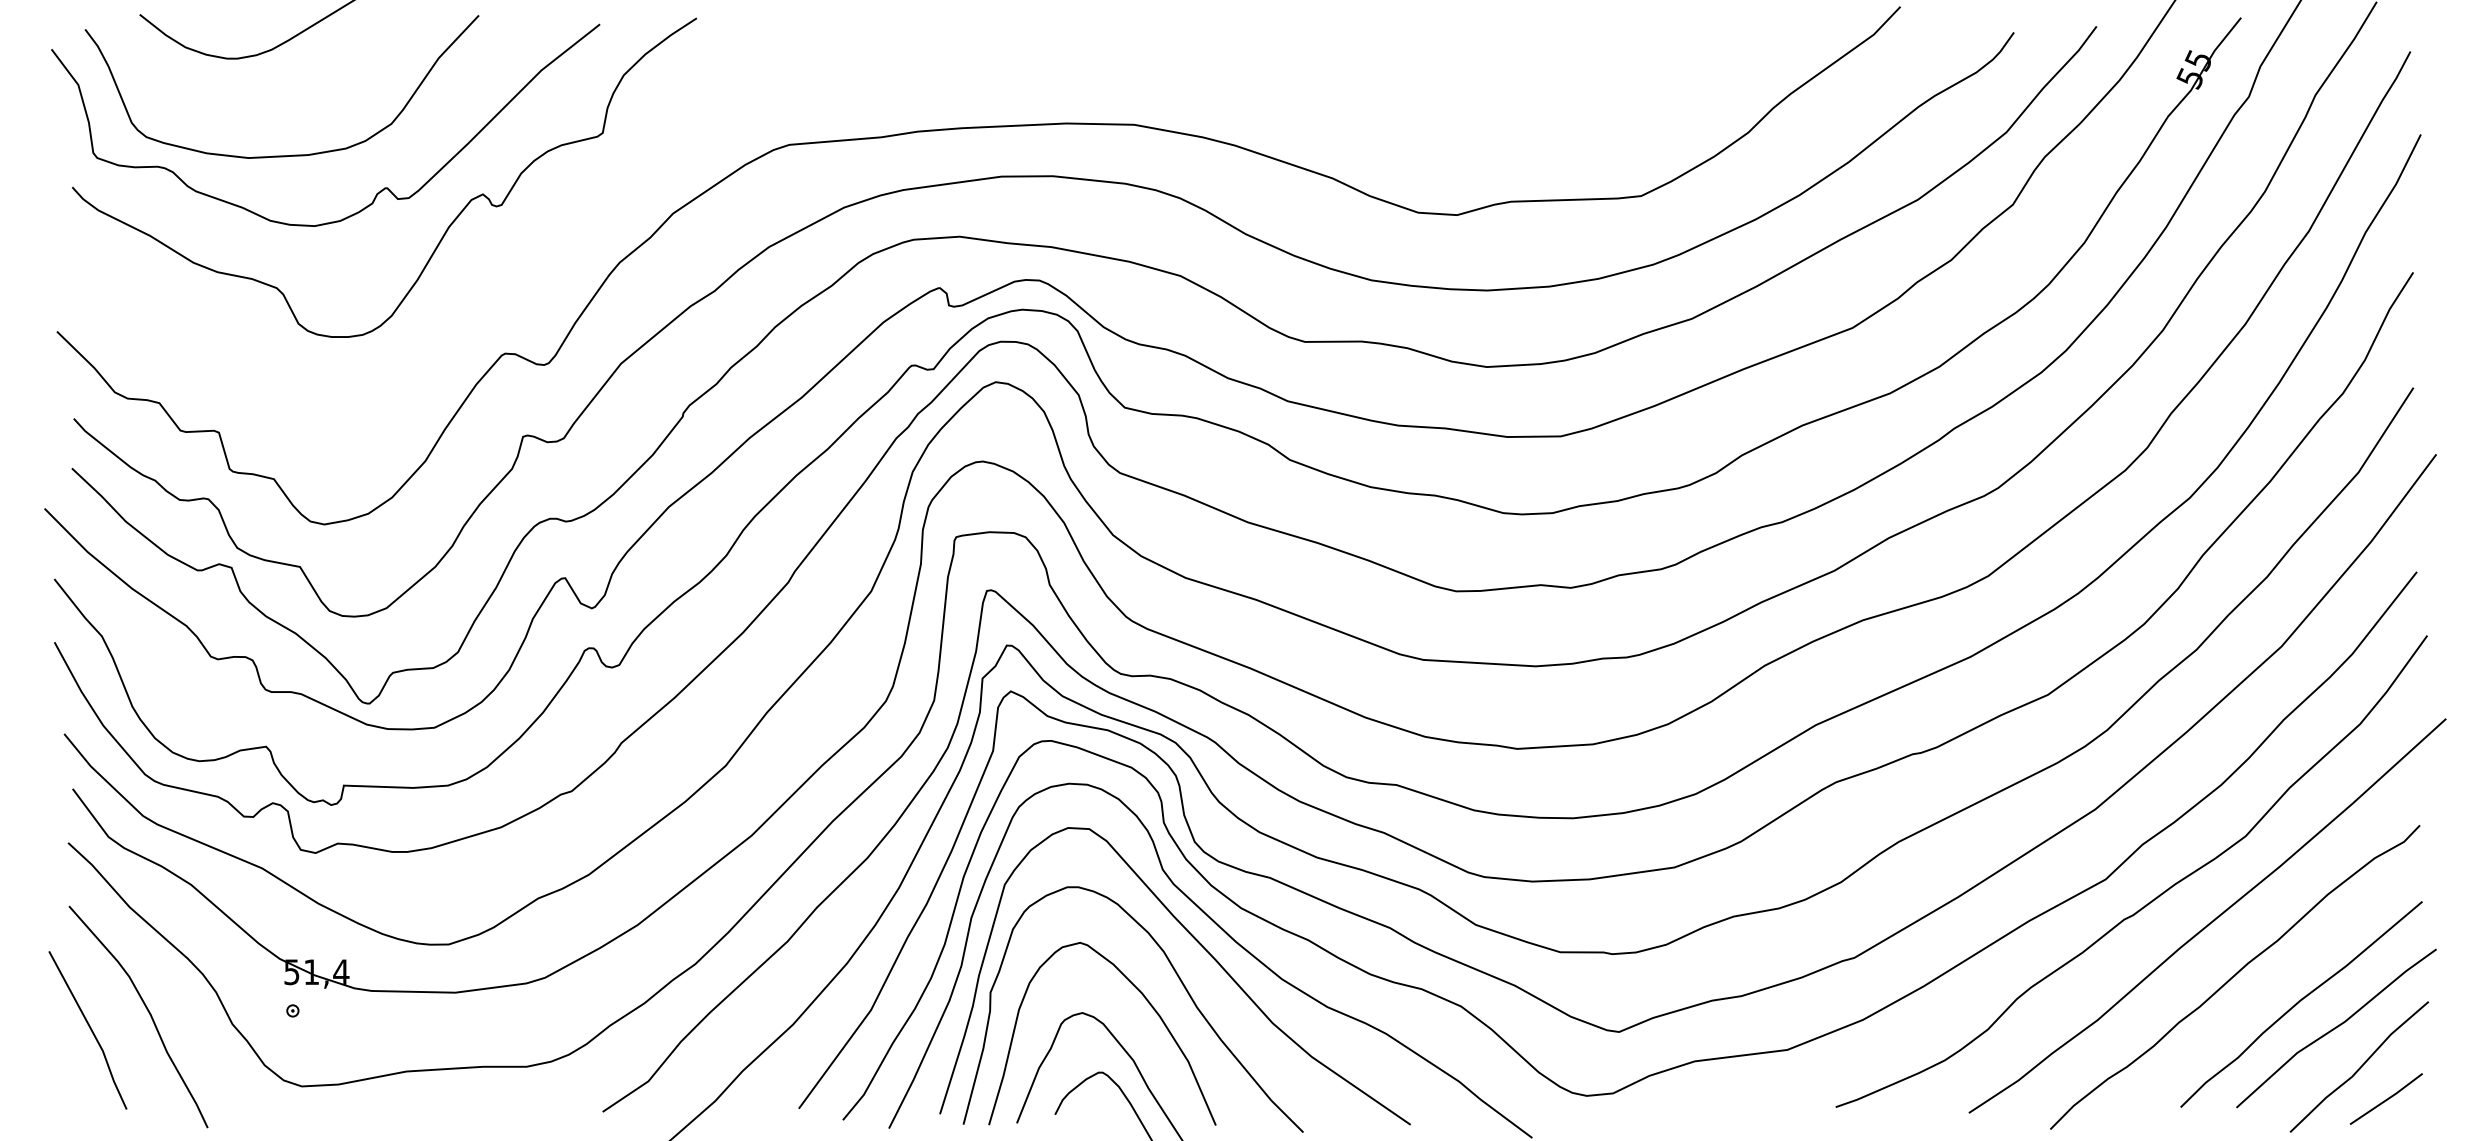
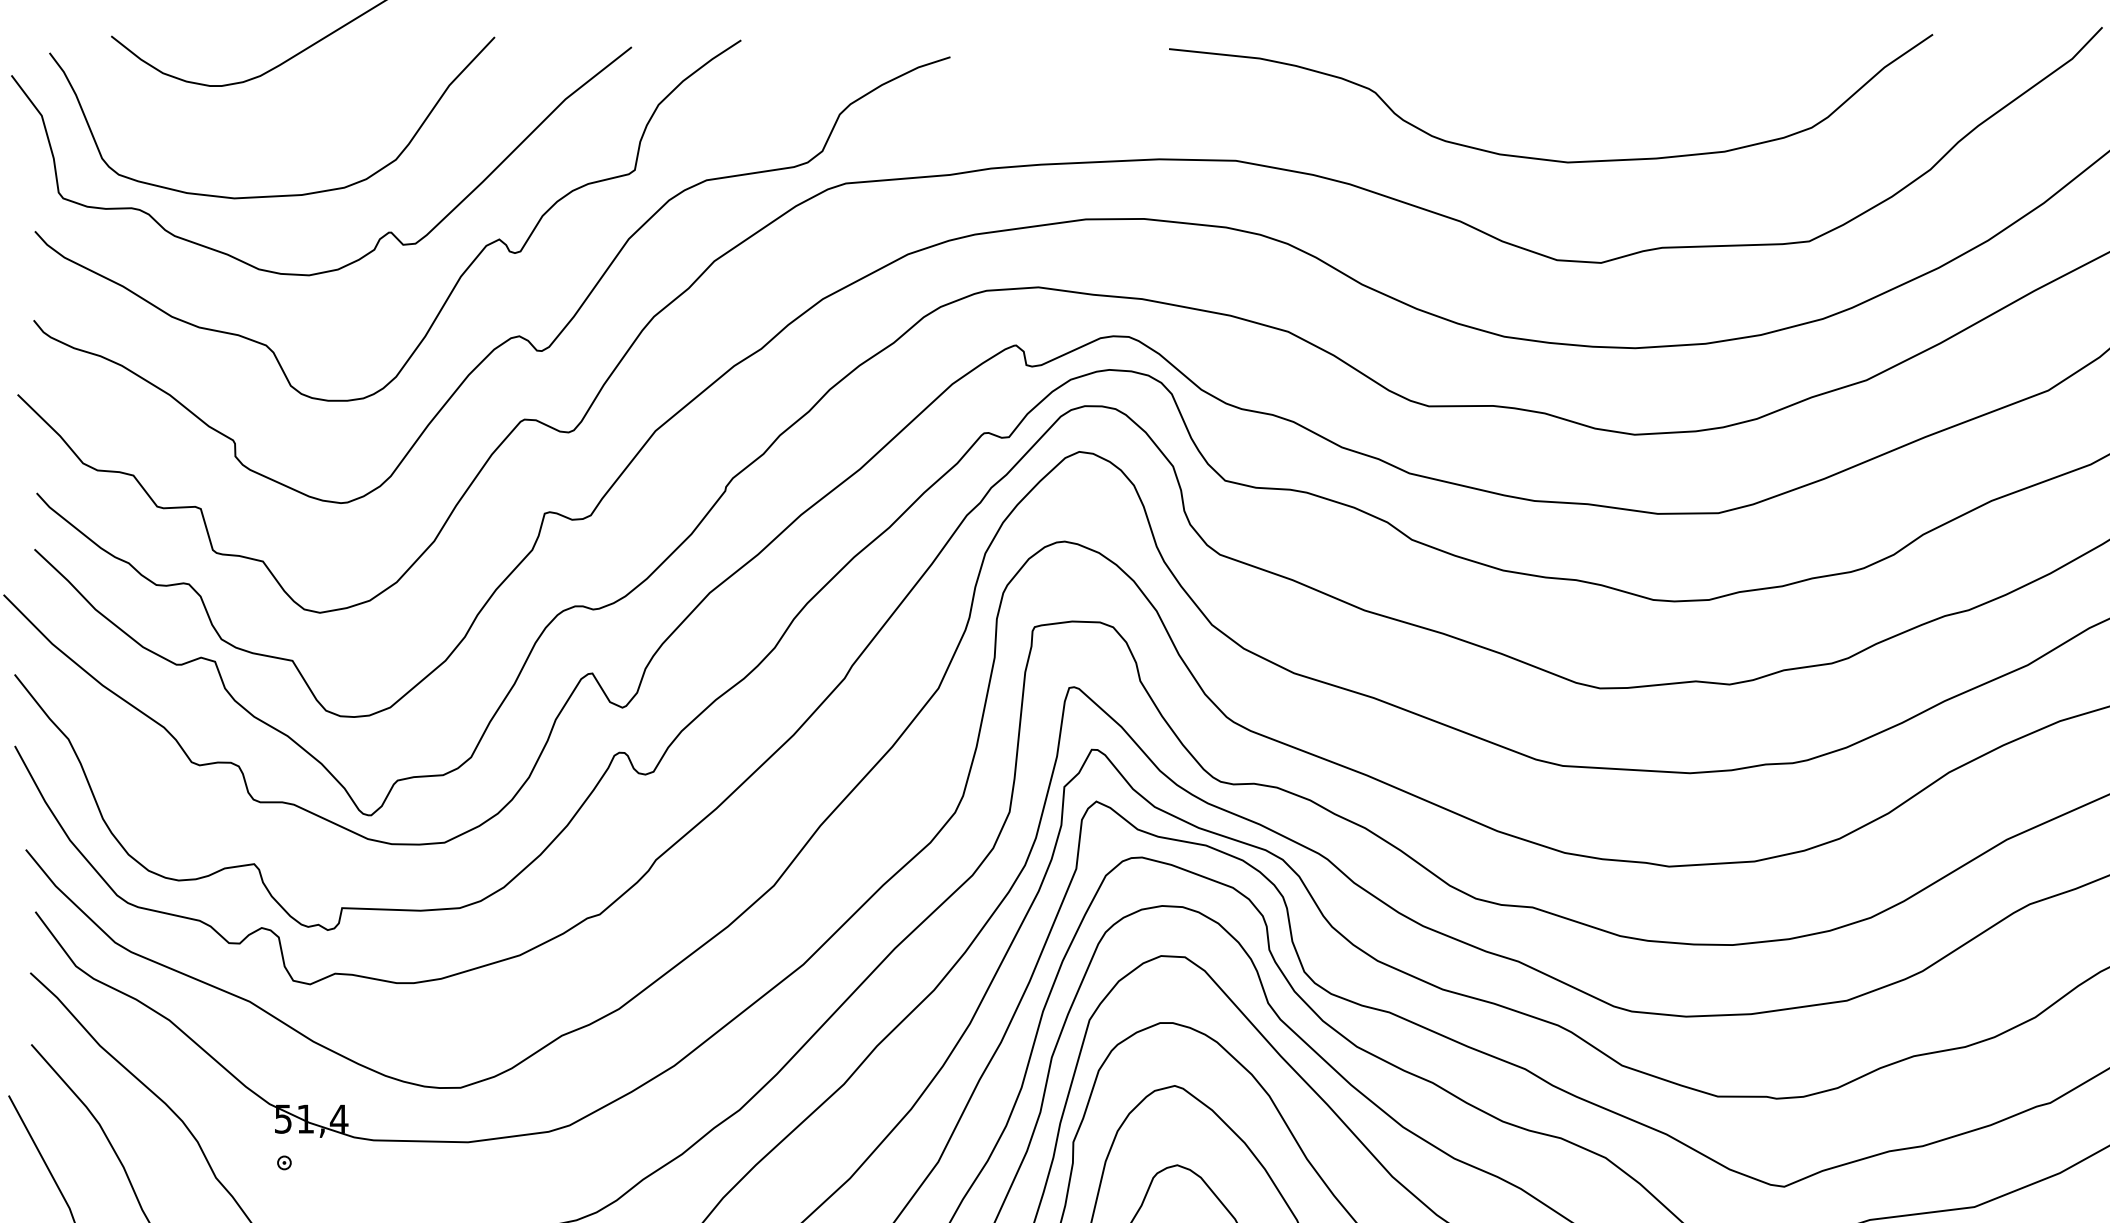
curve: (1406, 122) -> (1543, 158), added
curve: (493, 280) -> (511, 336), added

